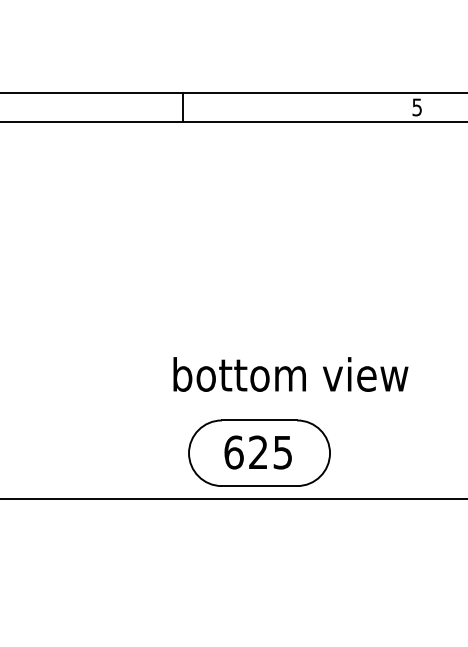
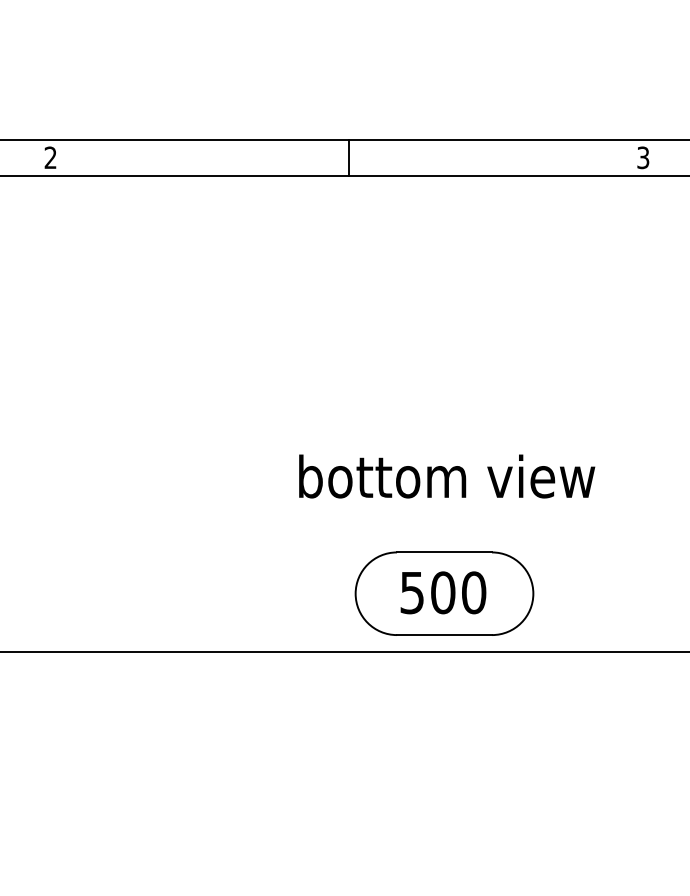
text: (417, 107) -> (643, 157), 5 -> 3
text: (291, 374) -> (447, 476), moved
text: (258, 452) -> (443, 592), 625 -> 500

